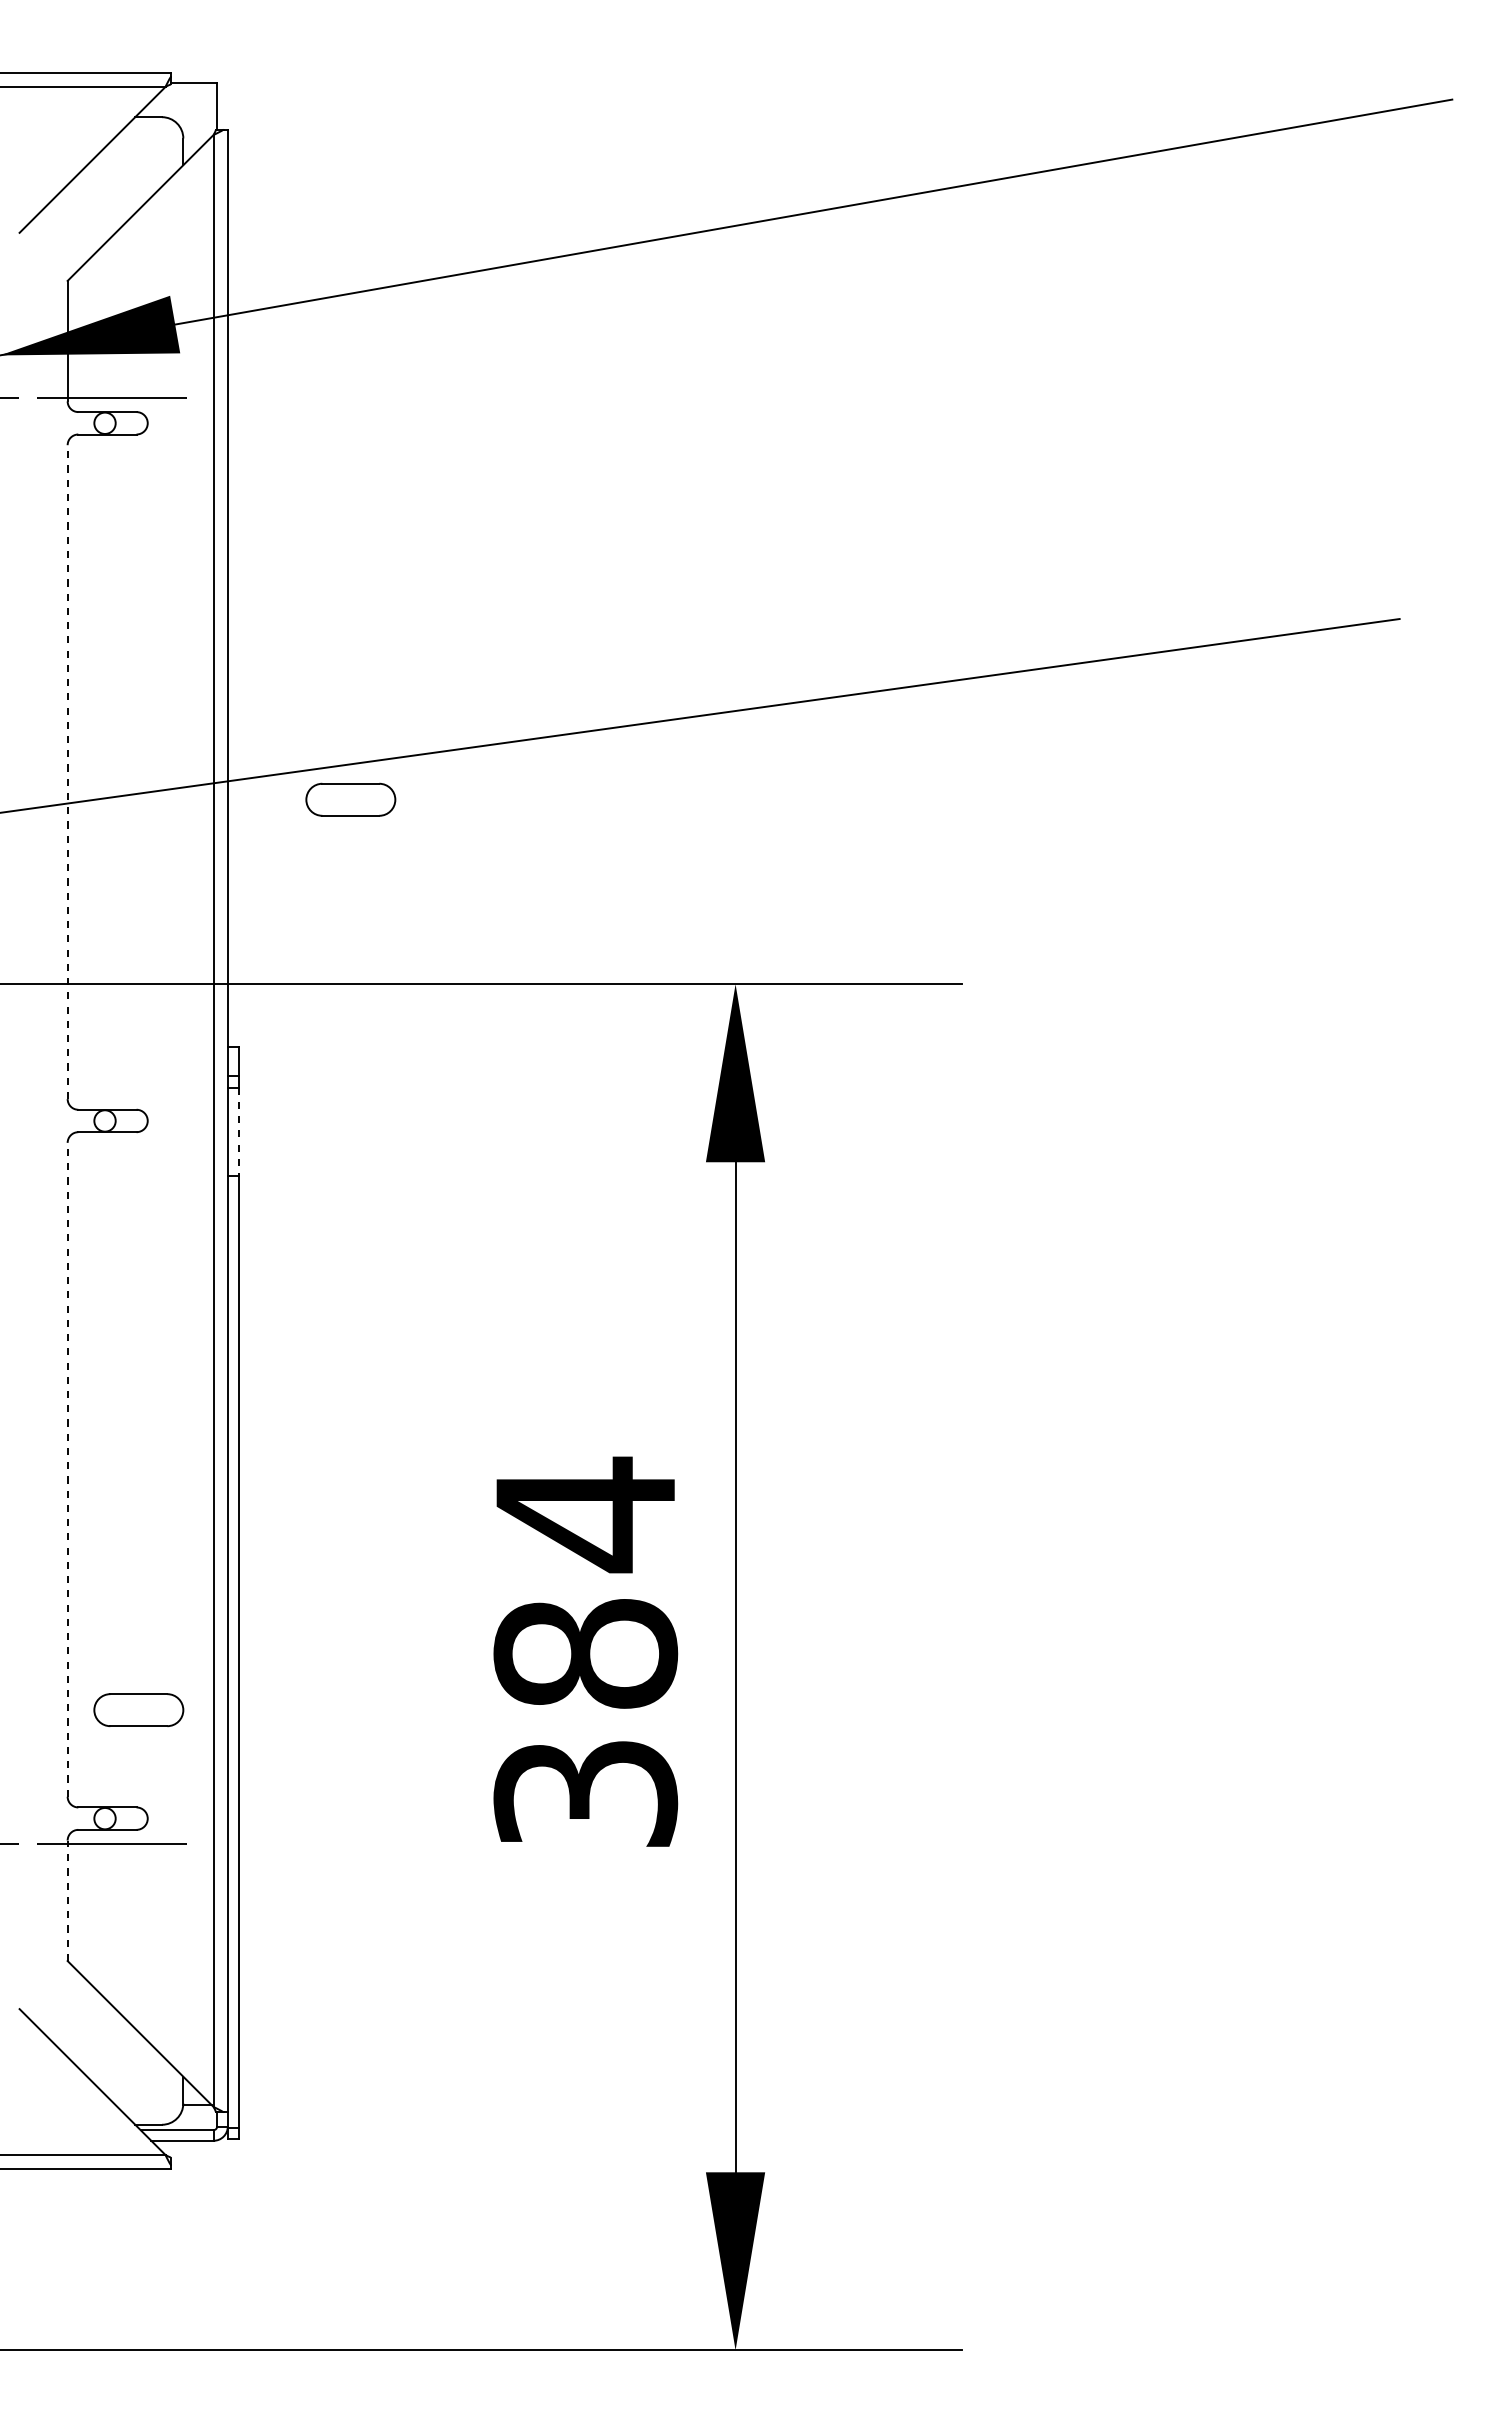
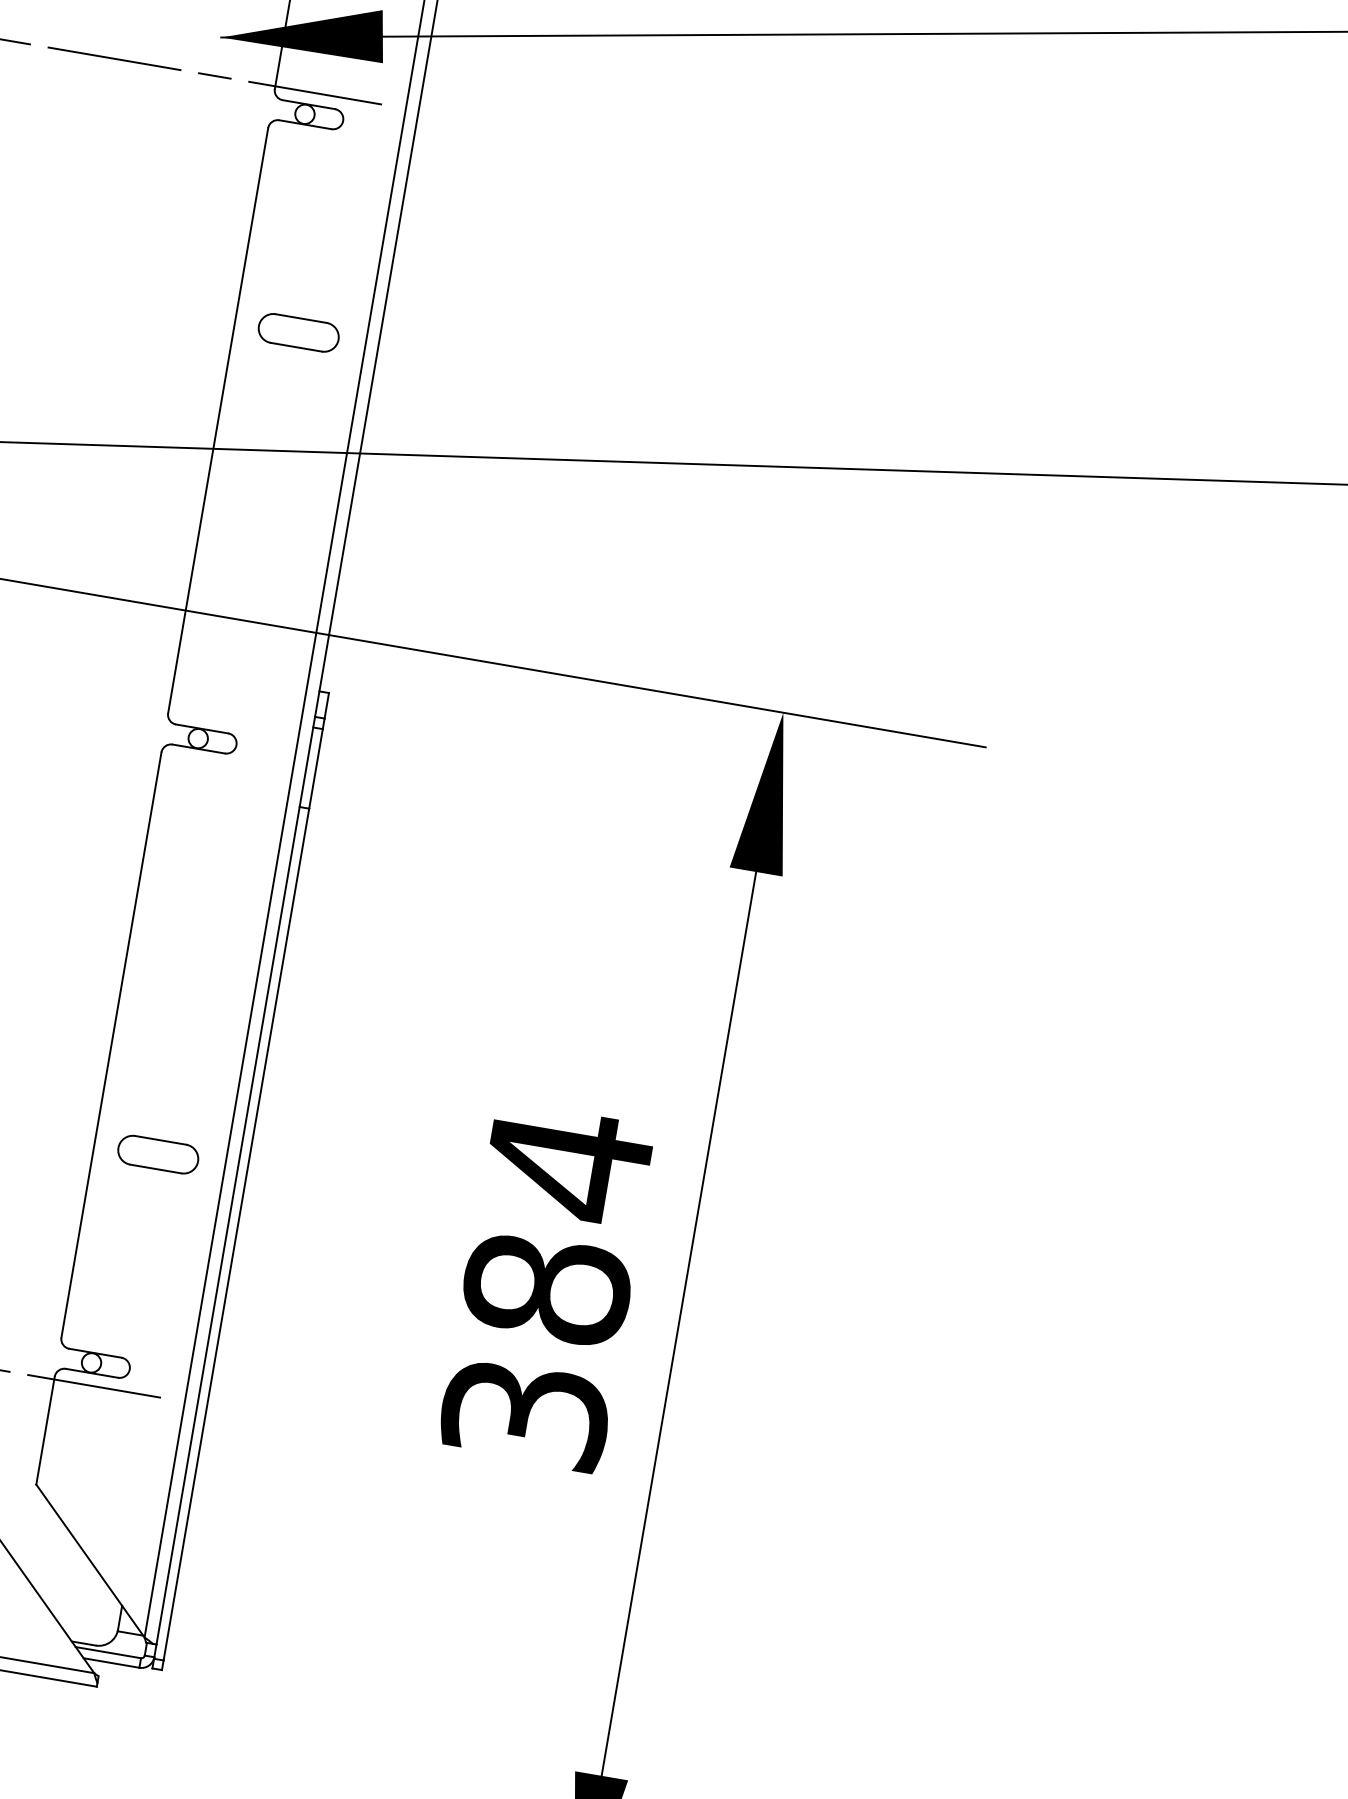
line: (67, 772) -> (217, 421), dashed -> solid
part: (350, 799) -> (298, 332), moved
line: (238, 1132) -> (315, 769), dashed -> solid
line: (67, 1469) -> (111, 1044), dashed -> solid
part: (138, 1709) -> (158, 1154), moved
line: (67, 1900) -> (45, 1430), dashed -> solid

